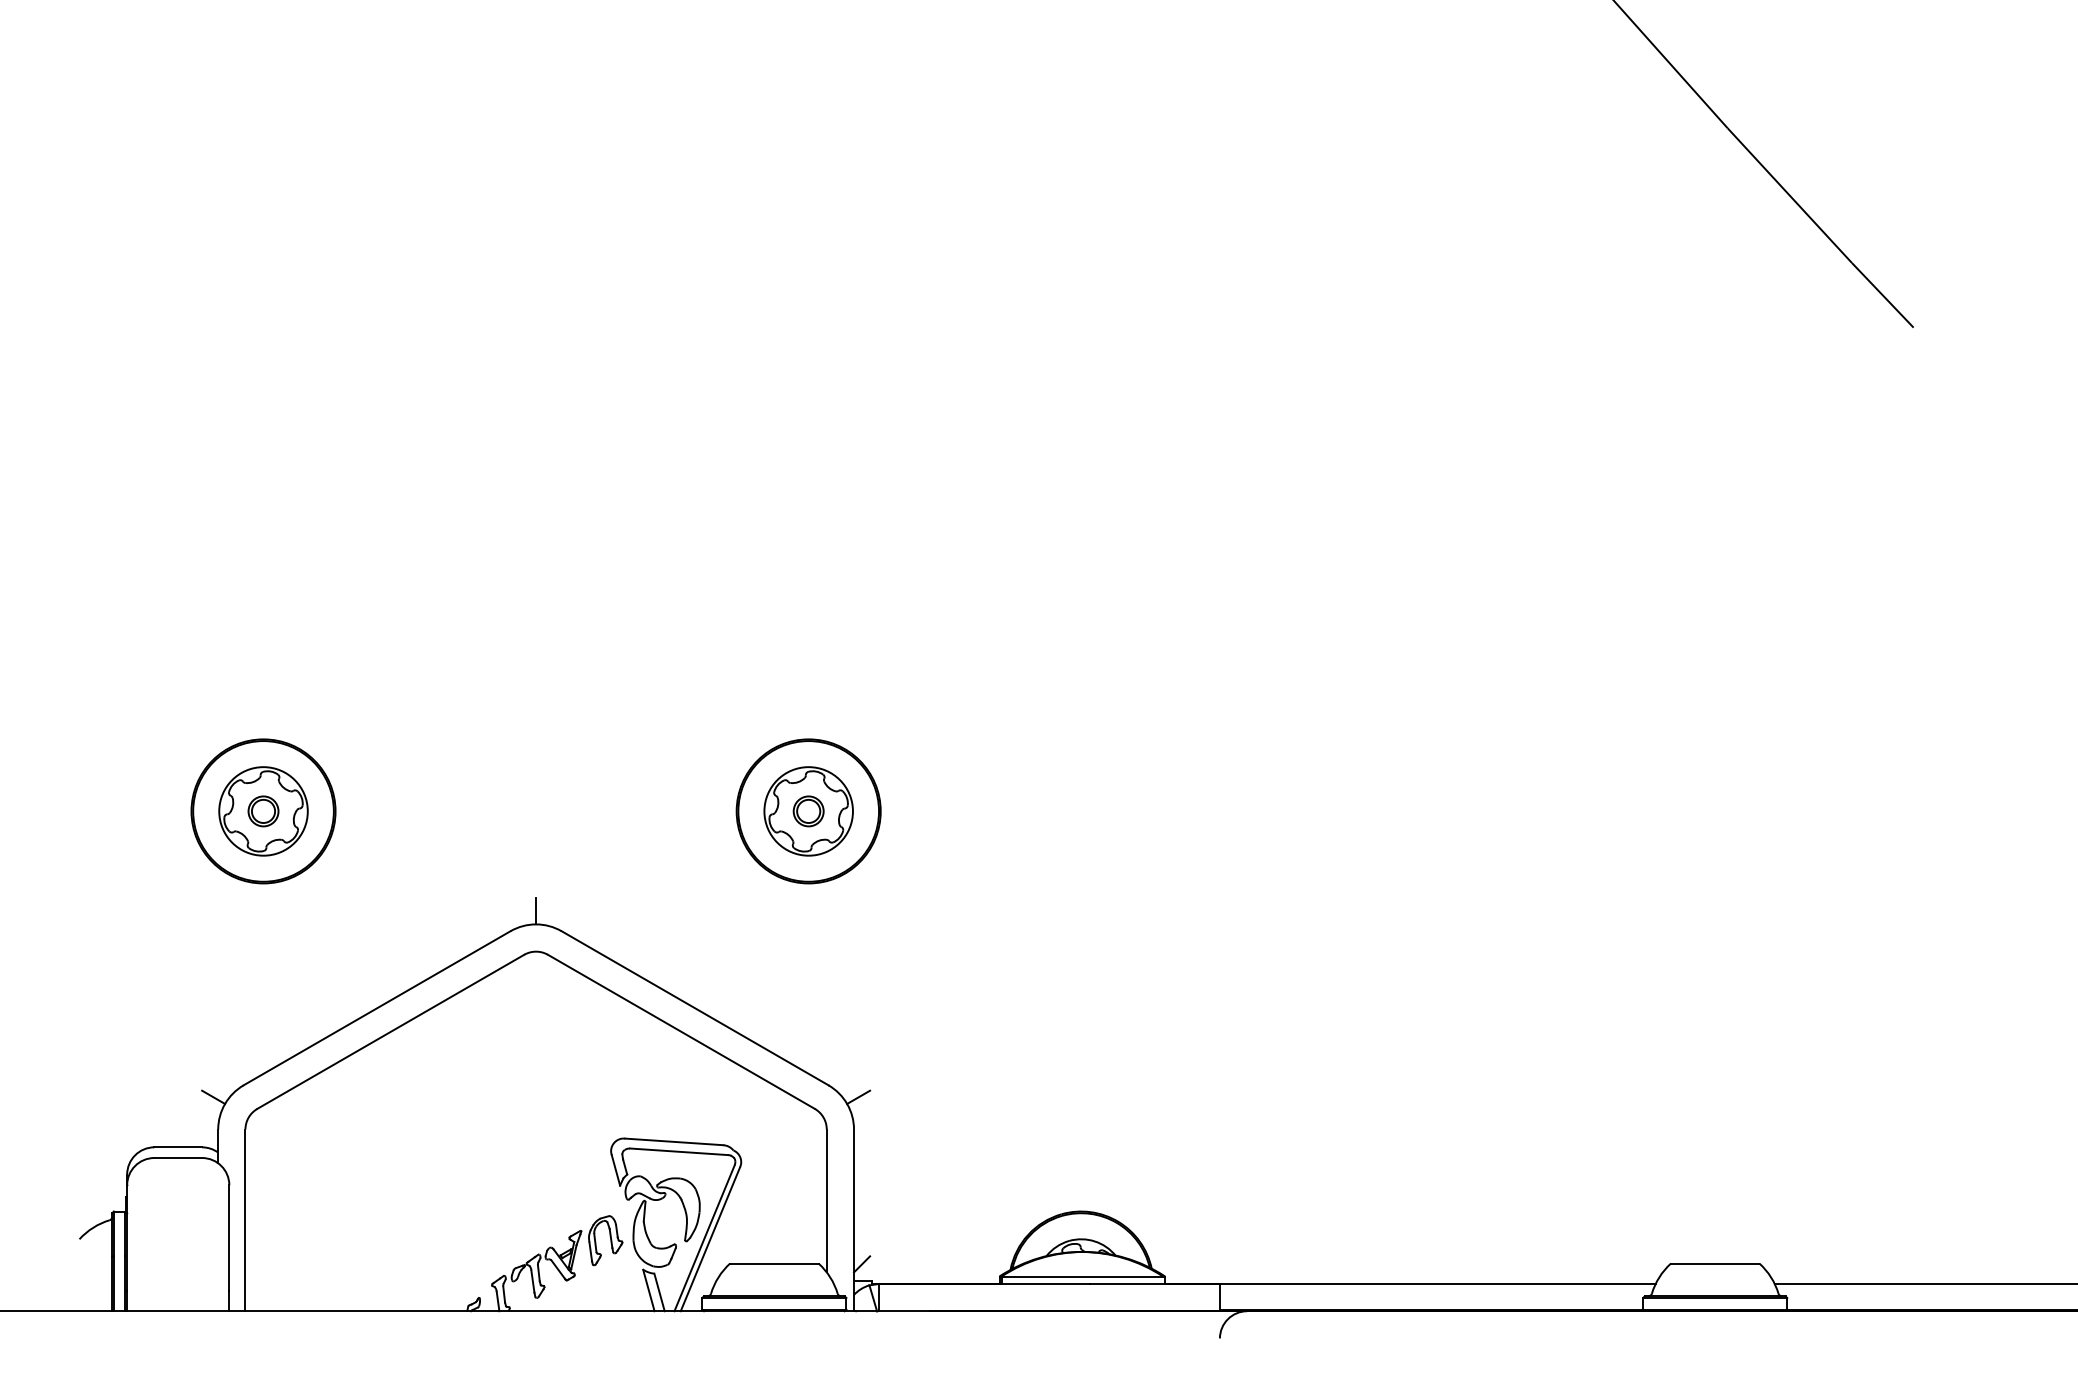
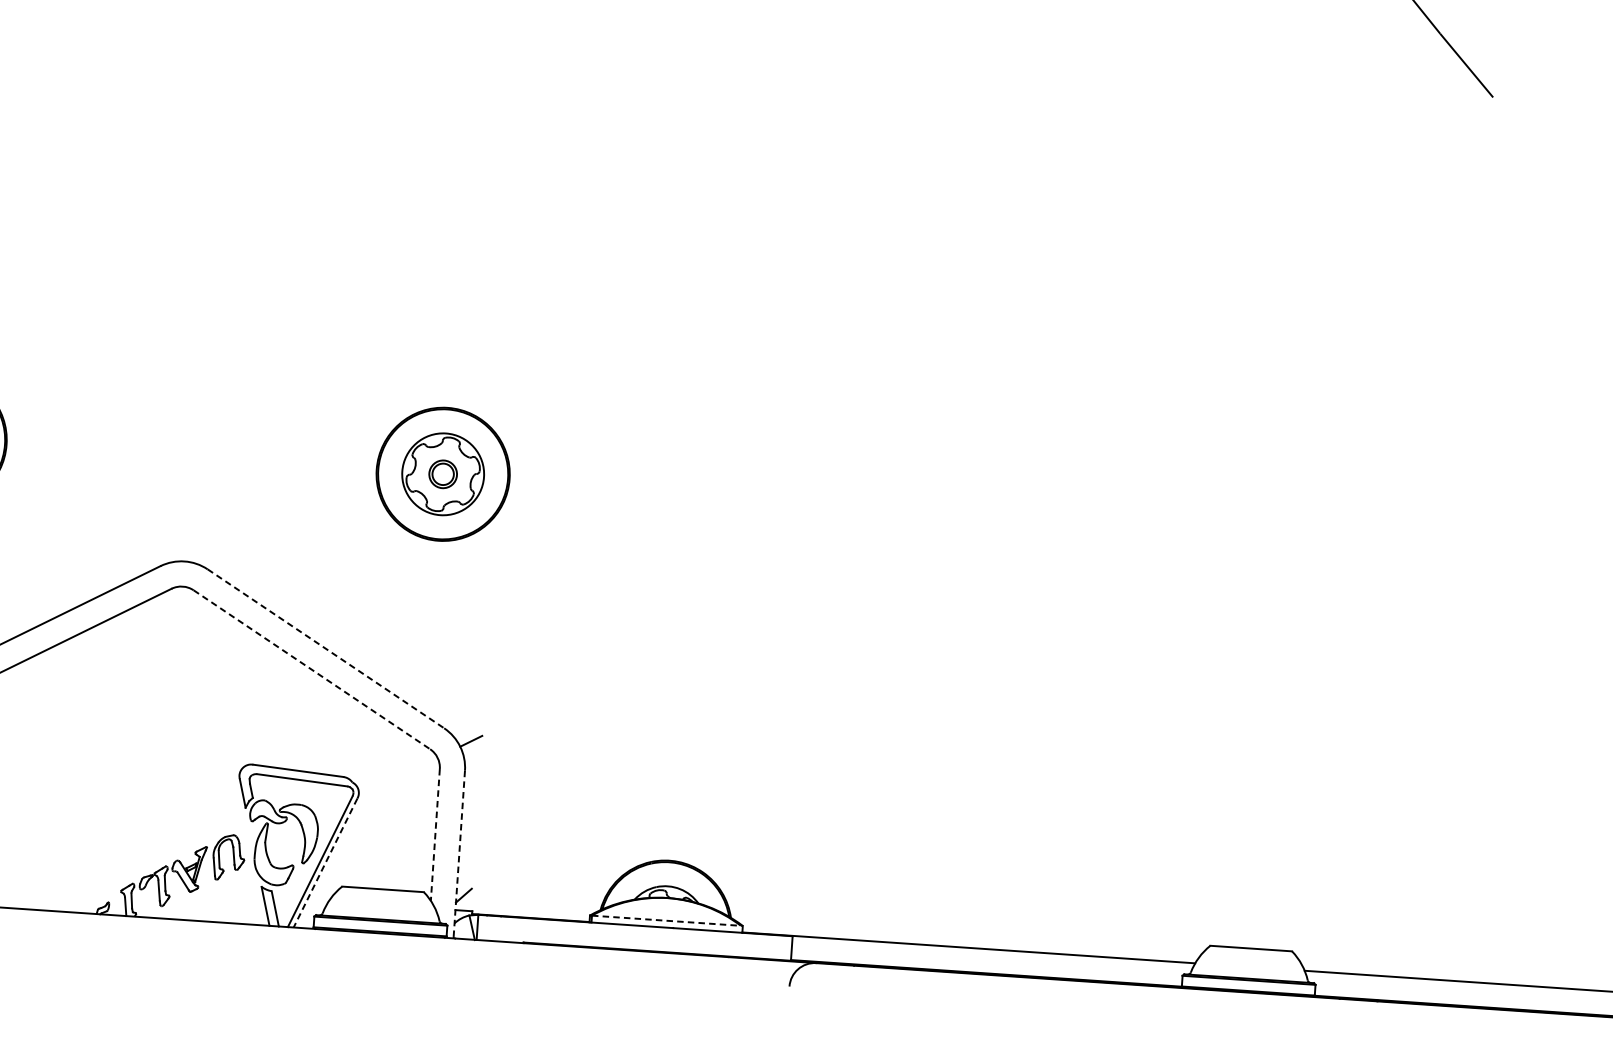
line: (536, 910) -> (185, 548), removed
line: (695, 1008) -> (326, 649), solid -> dashed
line: (681, 1032) -> (311, 670), solid -> dashed
line: (826, 1201) -> (435, 835), solid -> dashed
line: (854, 1220) -> (459, 854), solid -> dashed
line: (710, 1239) -> (325, 863), solid -> dashed
line: (1083, 1276) -> (667, 920), solid -> dashed

